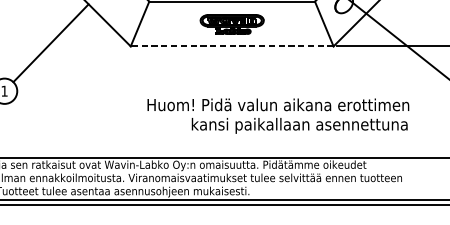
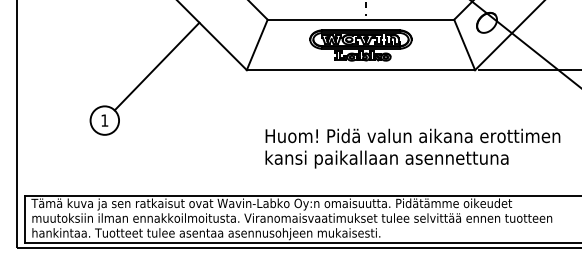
part: (231, 24) -> (360, 45), size x1.43
line: (231, 46) -> (360, 70), dashed -> solid
text: (299, 125) -> (386, 159), moved

